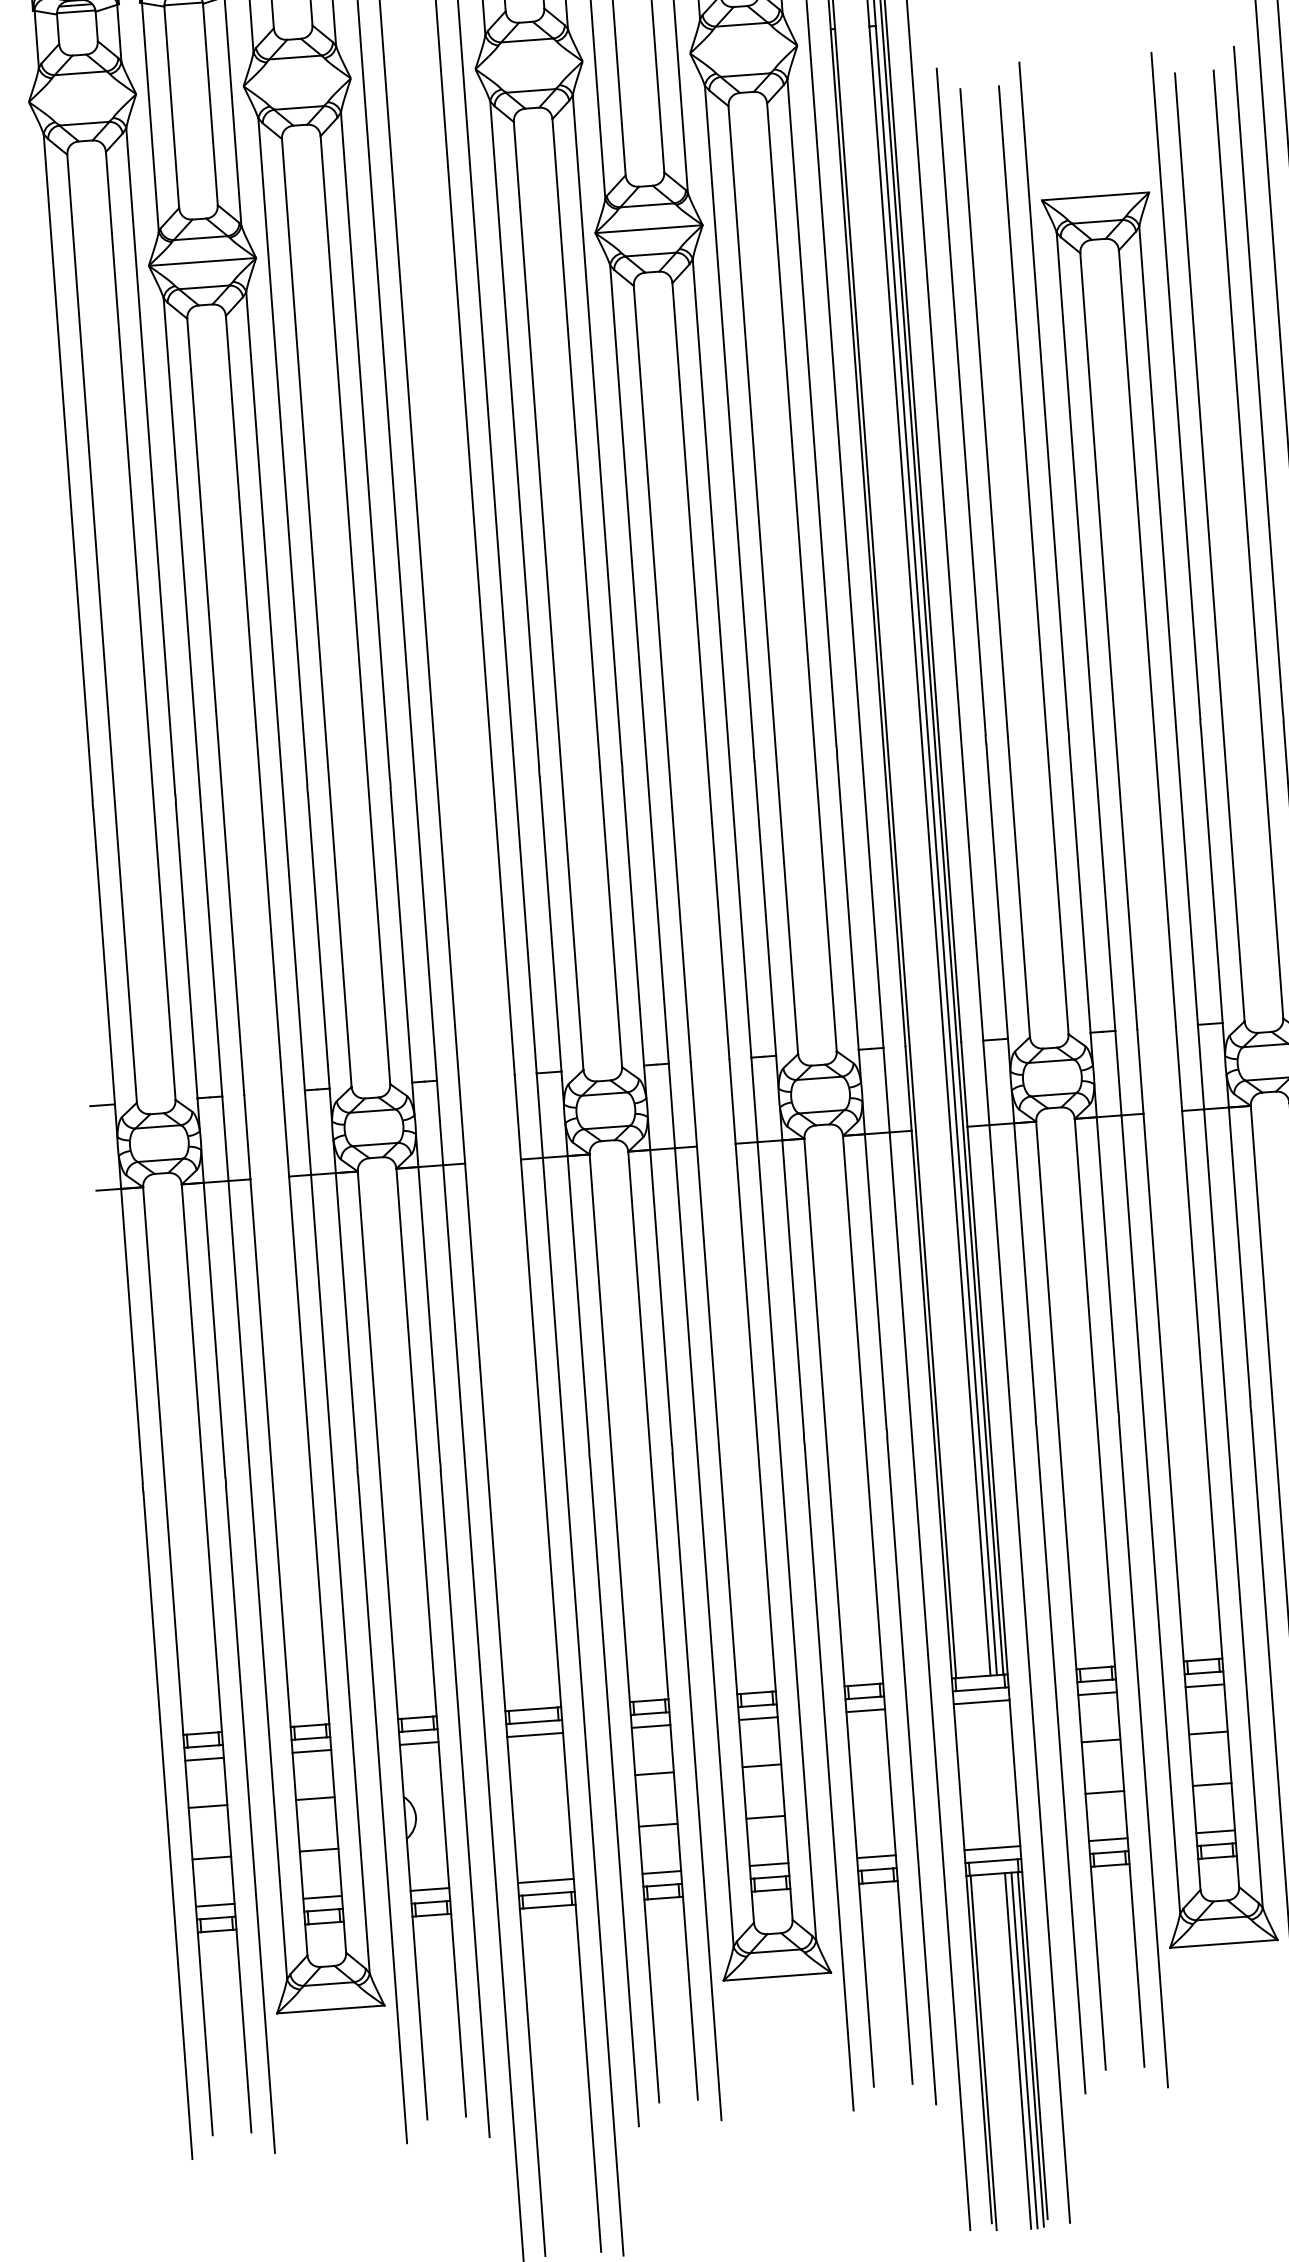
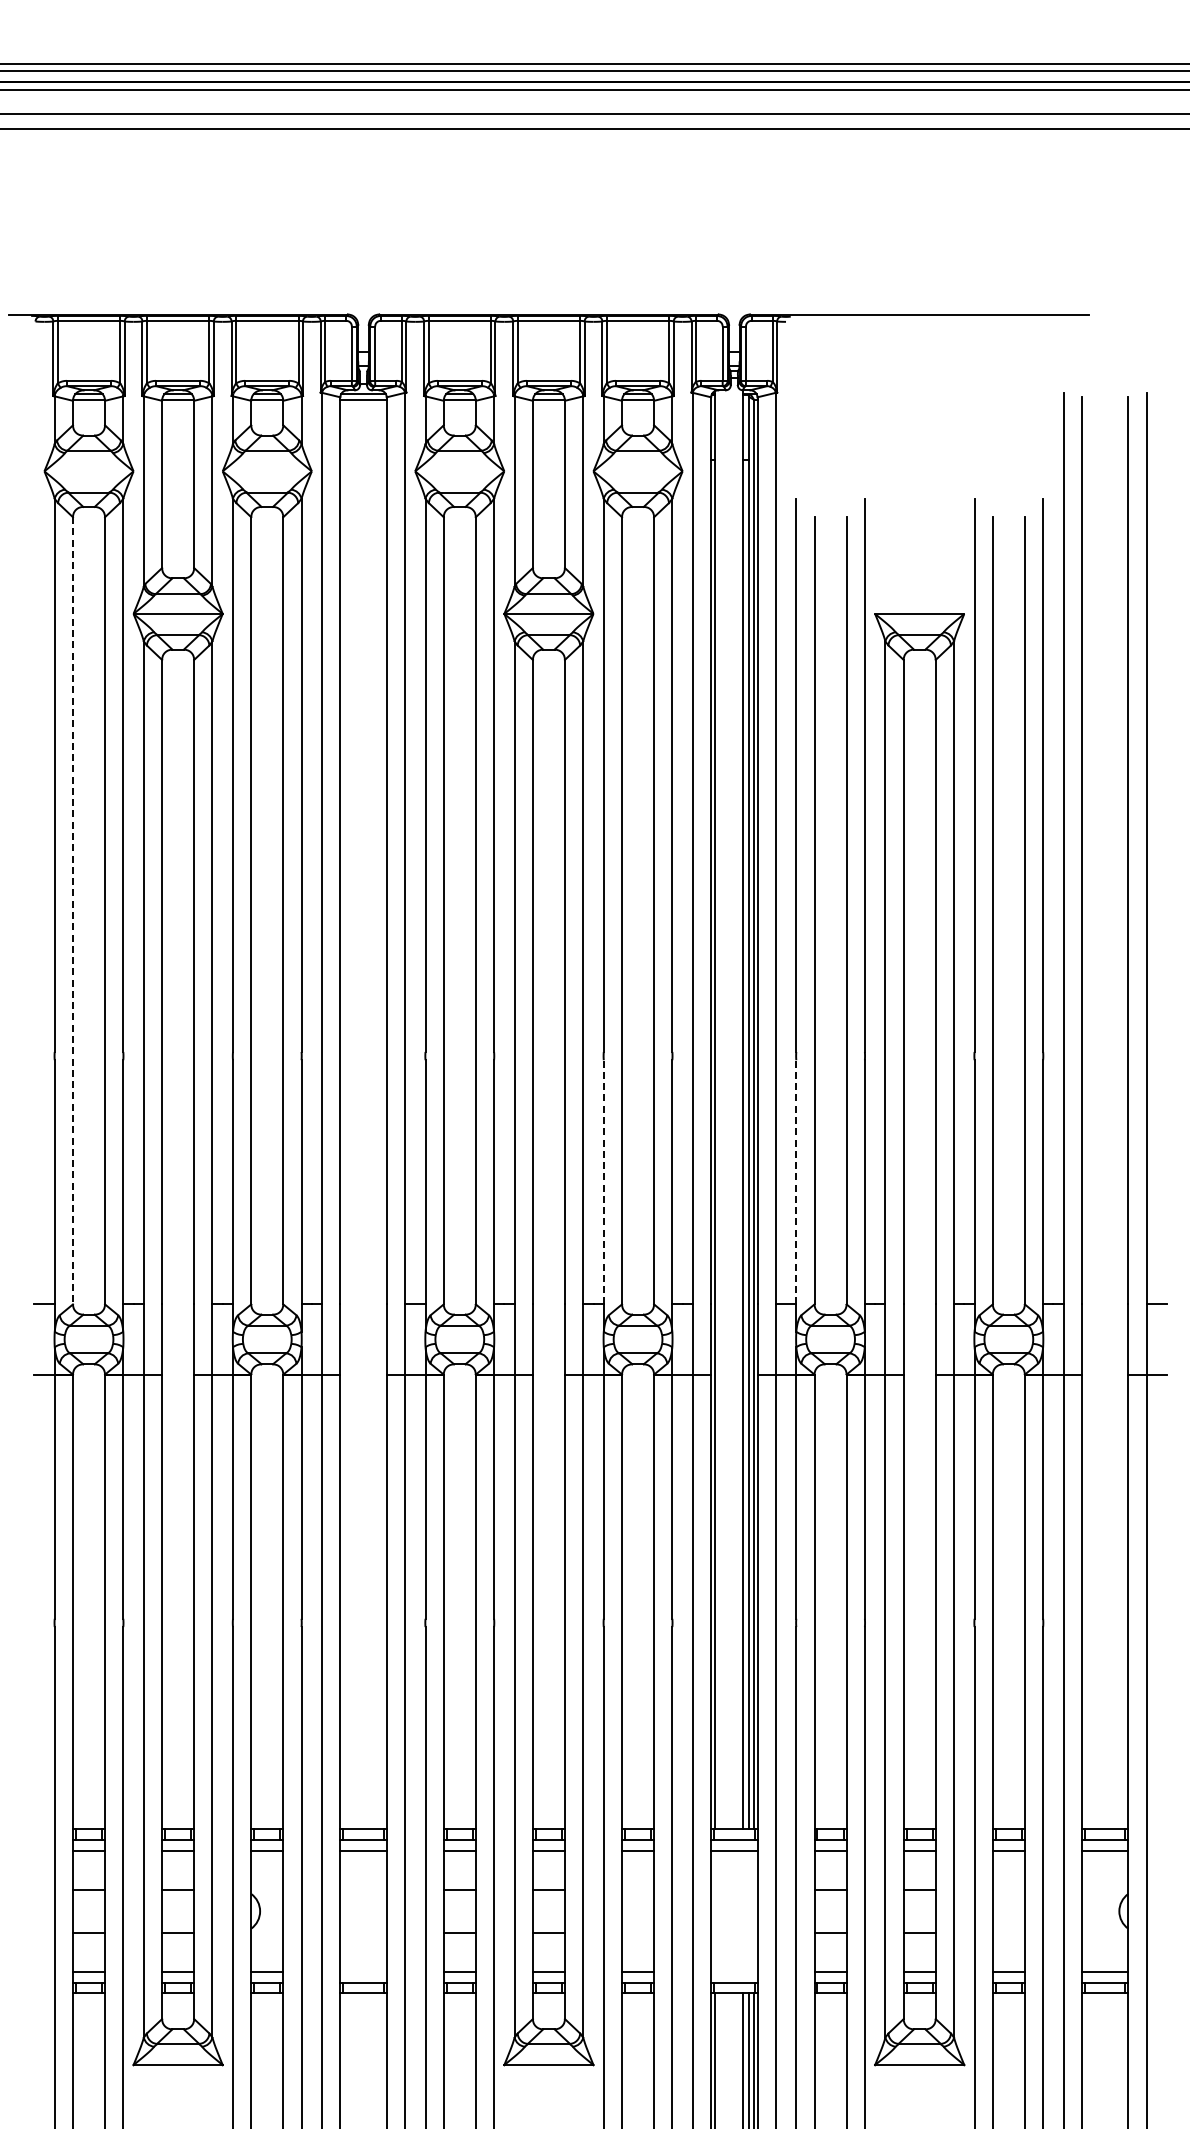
line: (101, 628) -> (72, 910), solid -> dashed
line: (997, 890) -> (796, 1181), solid -> dashed
line: (764, 907) -> (603, 1181), solid -> dashed
line: (992, 1847) -> (734, 1971), removed
line: (545, 1880) -> (363, 1971), removed

